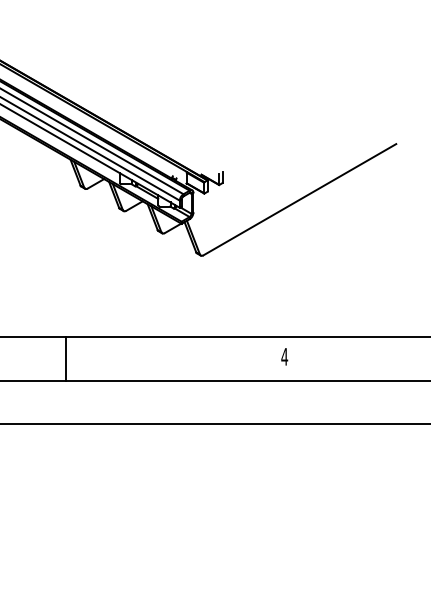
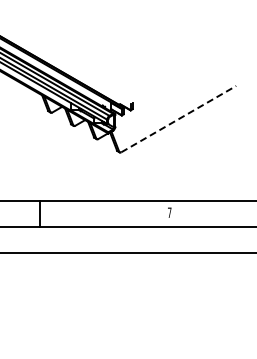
line: (301, 198) -> (179, 118), solid -> dashed
text: (284, 356) -> (169, 212), 4 -> 7

